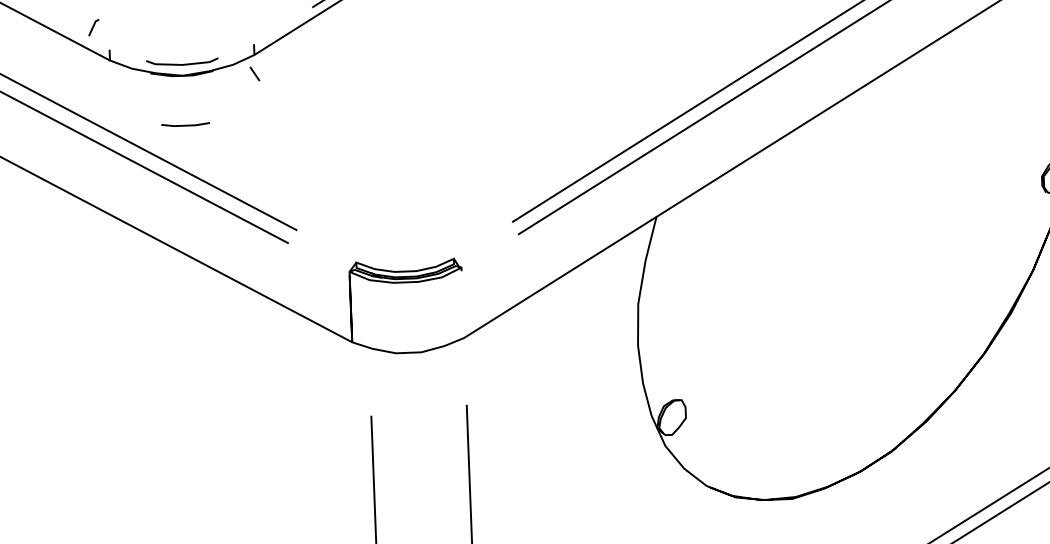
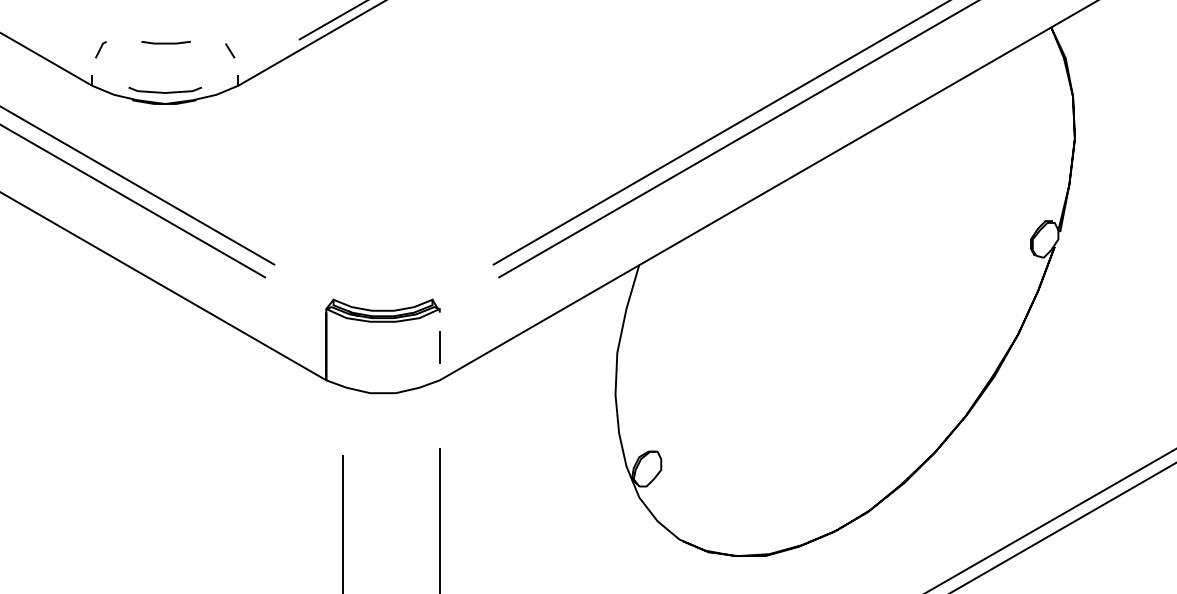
part: (93, 27) -> (100, 49), moved
line: (255, 73) -> (230, 50), moved
line: (185, 124) -> (165, 42), moved
line: (462, 305) -> (439, 347), added

